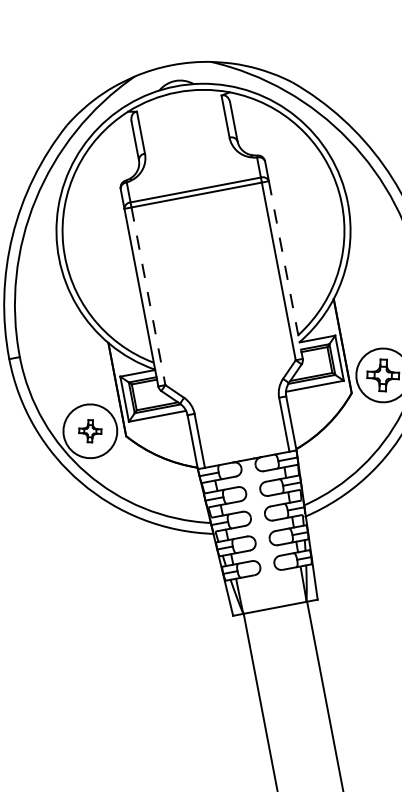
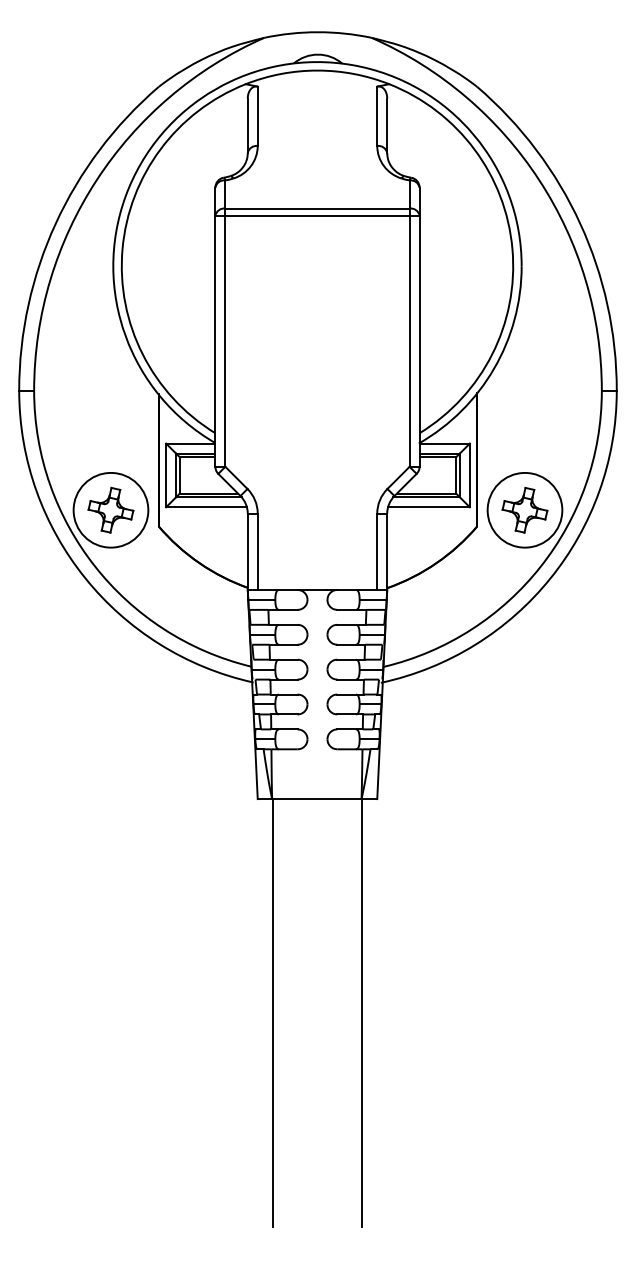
line: (285, 270) -> (419, 341), dashed -> solid
line: (148, 296) -> (225, 341), dashed -> solid
part: (89, 430) -> (110, 509), size x1.43

